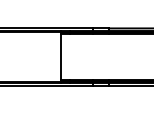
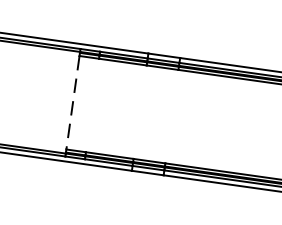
line: (60, 57) -> (72, 103), solid -> dashed

